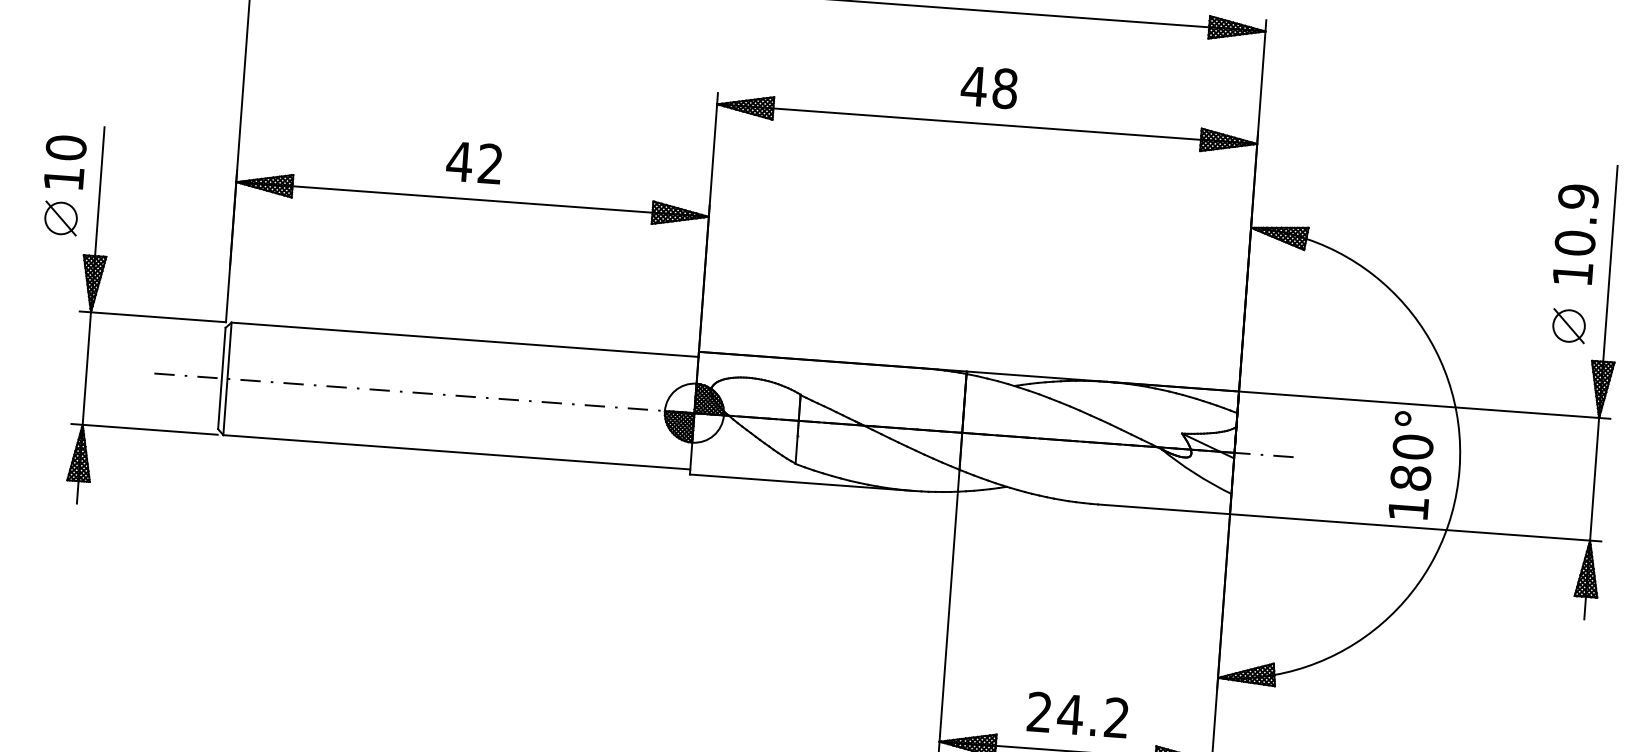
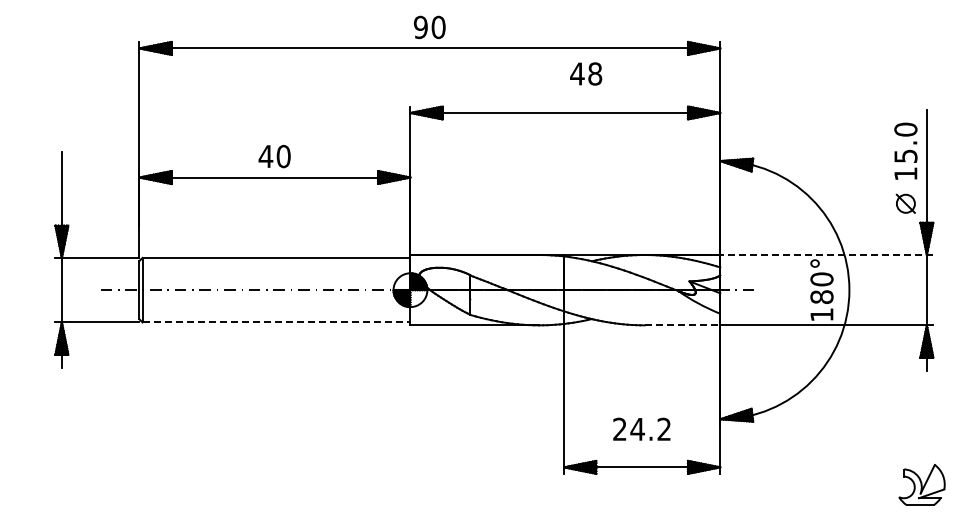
text: (990, 86) -> (586, 73), moved
text: (490, 163) -> (283, 156), 42 -> 40
part: (62, 185) -> (40, 186), removed
text: (1576, 219) -> (905, 142), 10.9 -> 15.0
line: (1424, 405) -> (826, 255), solid -> dashed
line: (456, 452) -> (276, 322), solid -> dashed
line: (1164, 509) -> (682, 325), solid -> dashed
text: (1077, 713) -> (641, 428), moved

